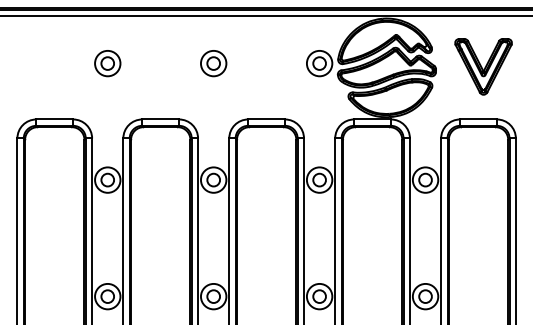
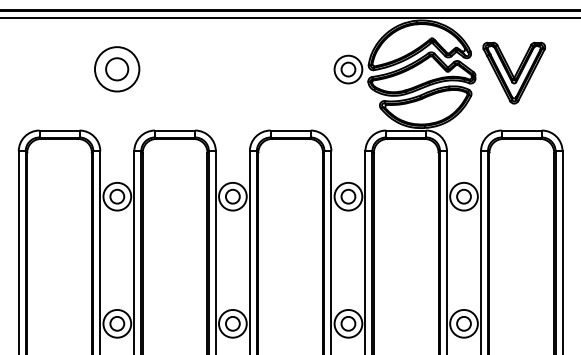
part: (107, 63) -> (117, 69), size x1.6
part: (213, 63) -> (232, 69), removed
part: (483, 66) -> (514, 72), moved

